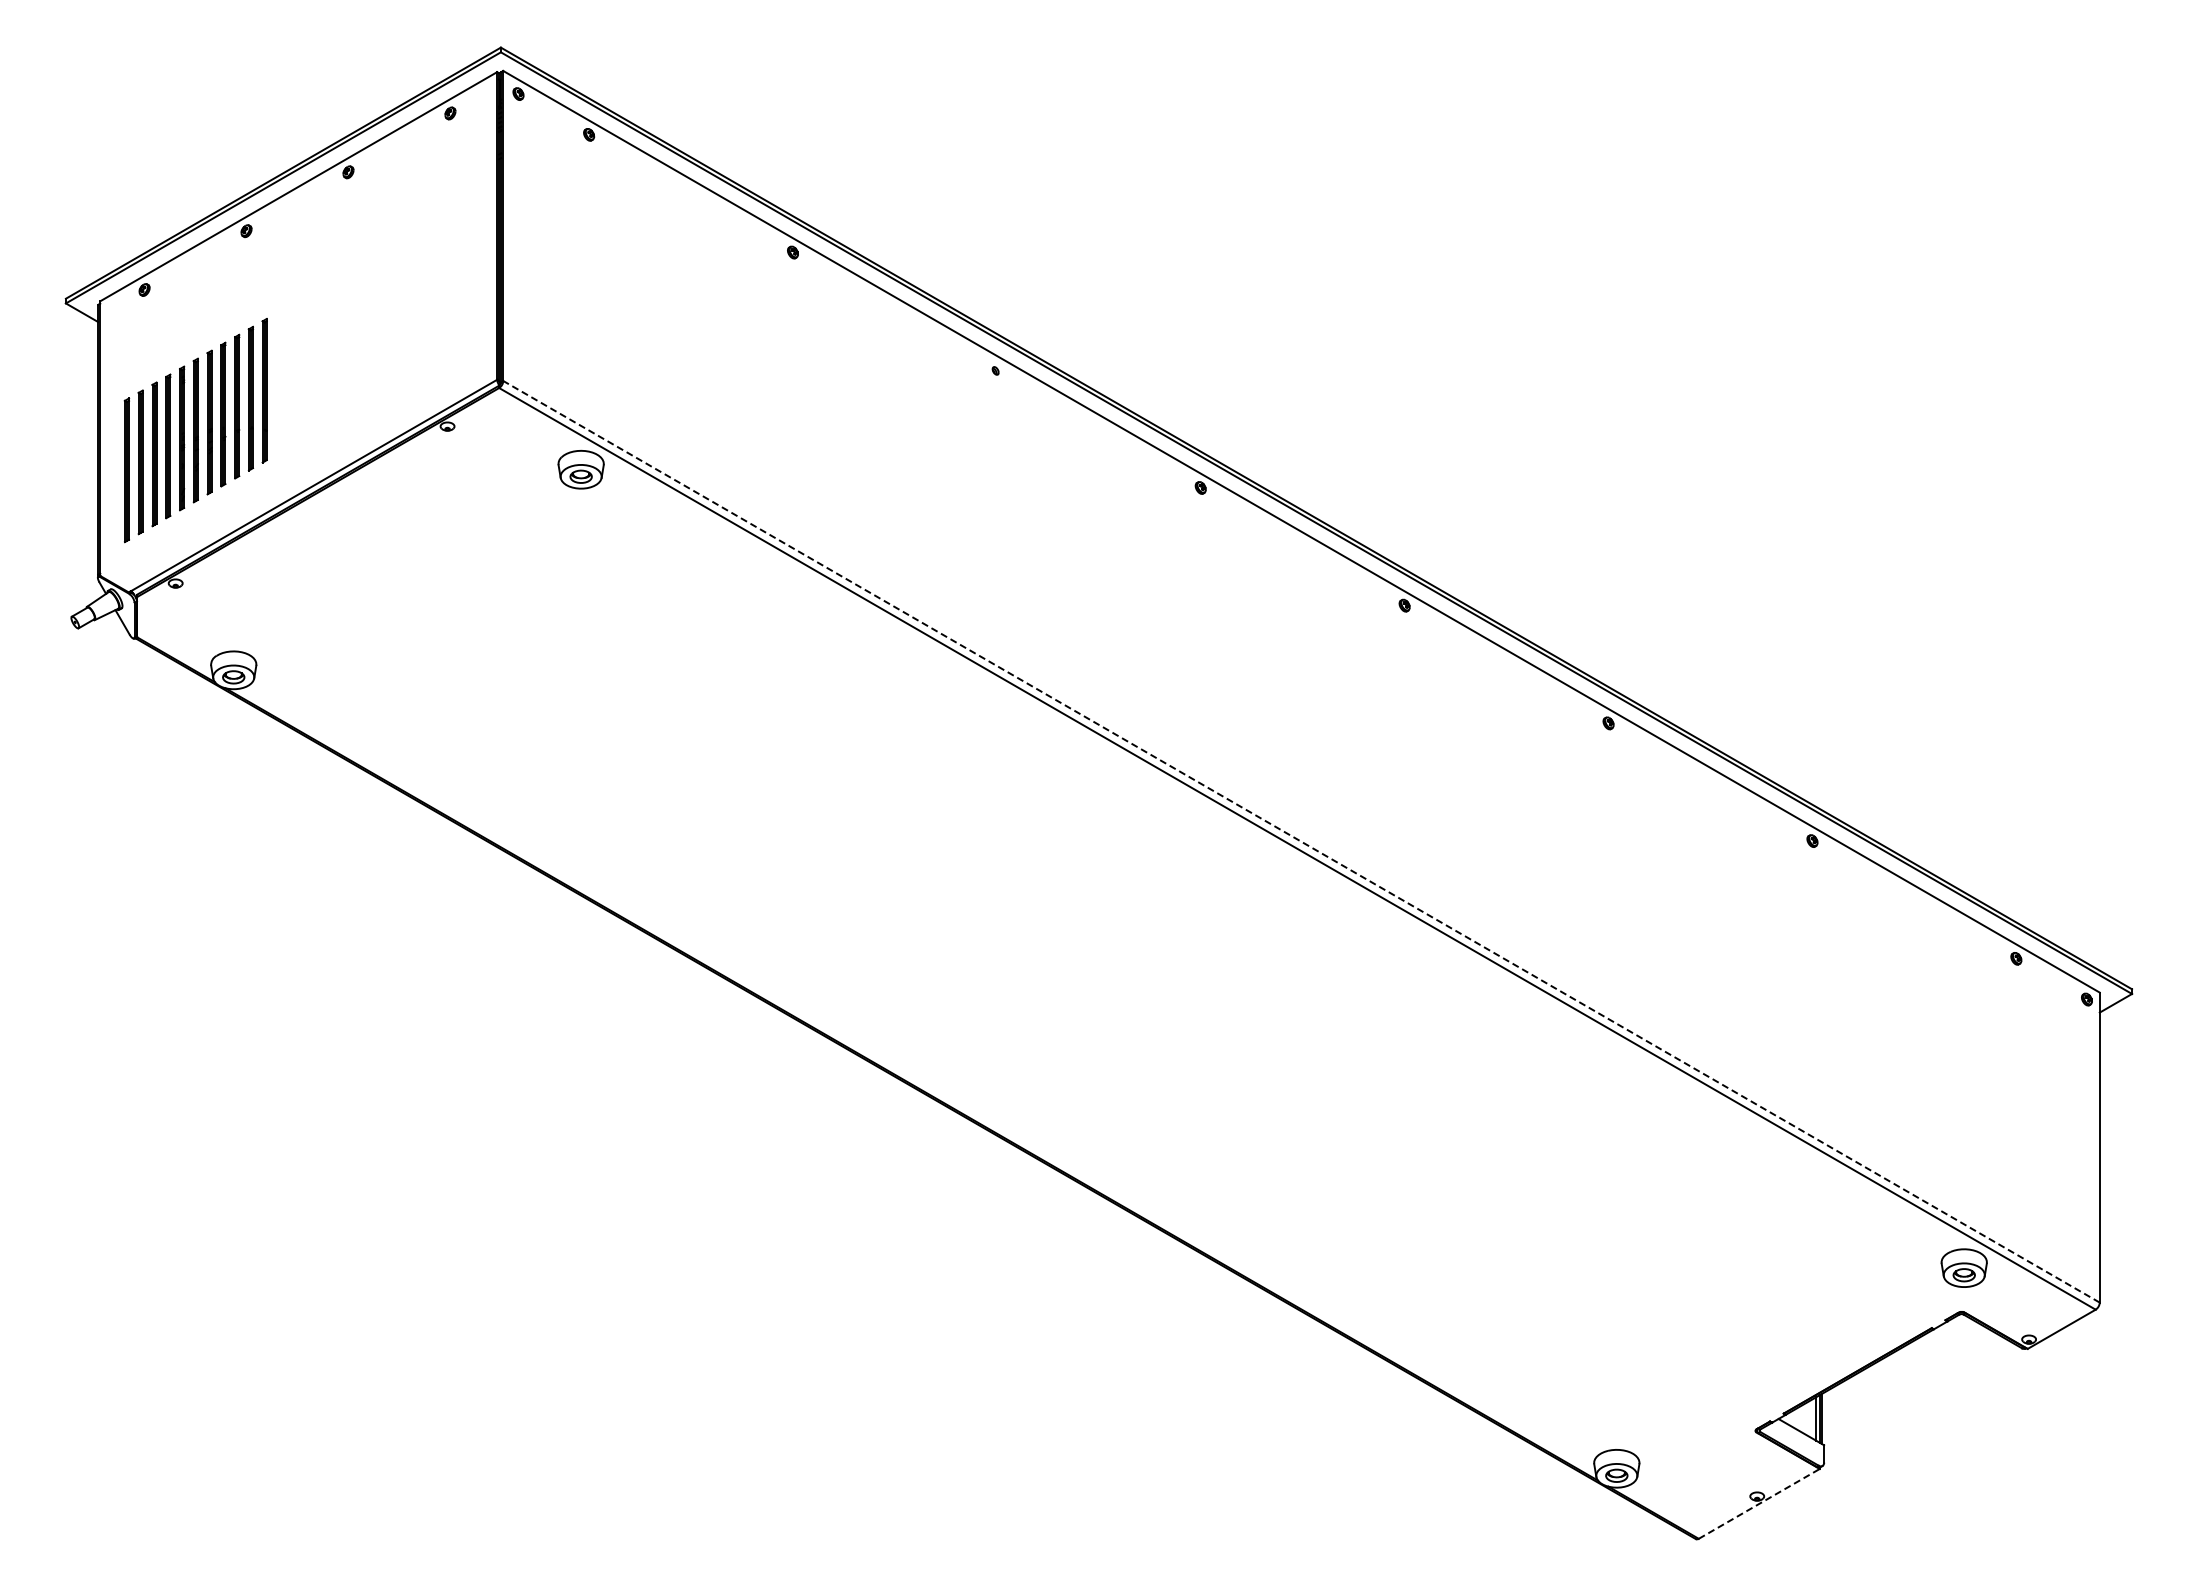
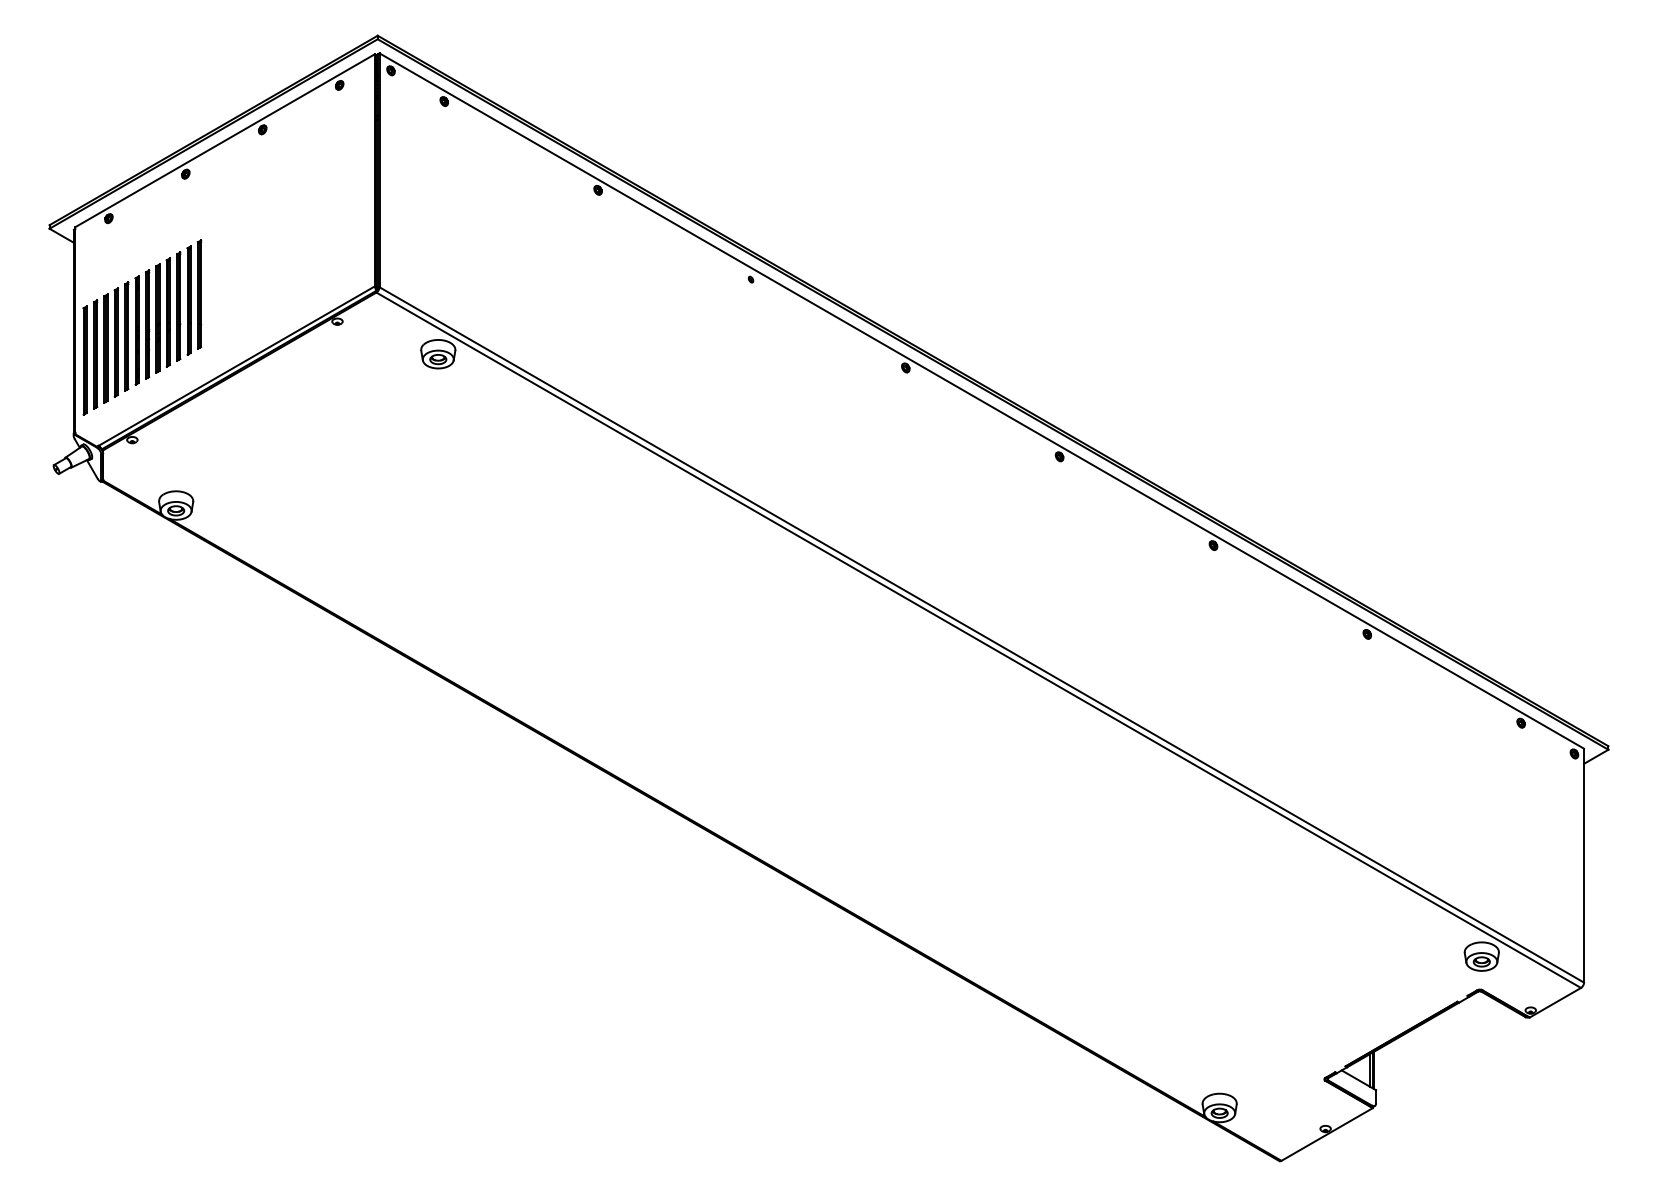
part: (113, 477) -> (85, 360), added
line: (1301, 841) -> (981, 634), dashed -> solid
line: (1759, 1503) -> (1327, 1134), dashed -> solid

